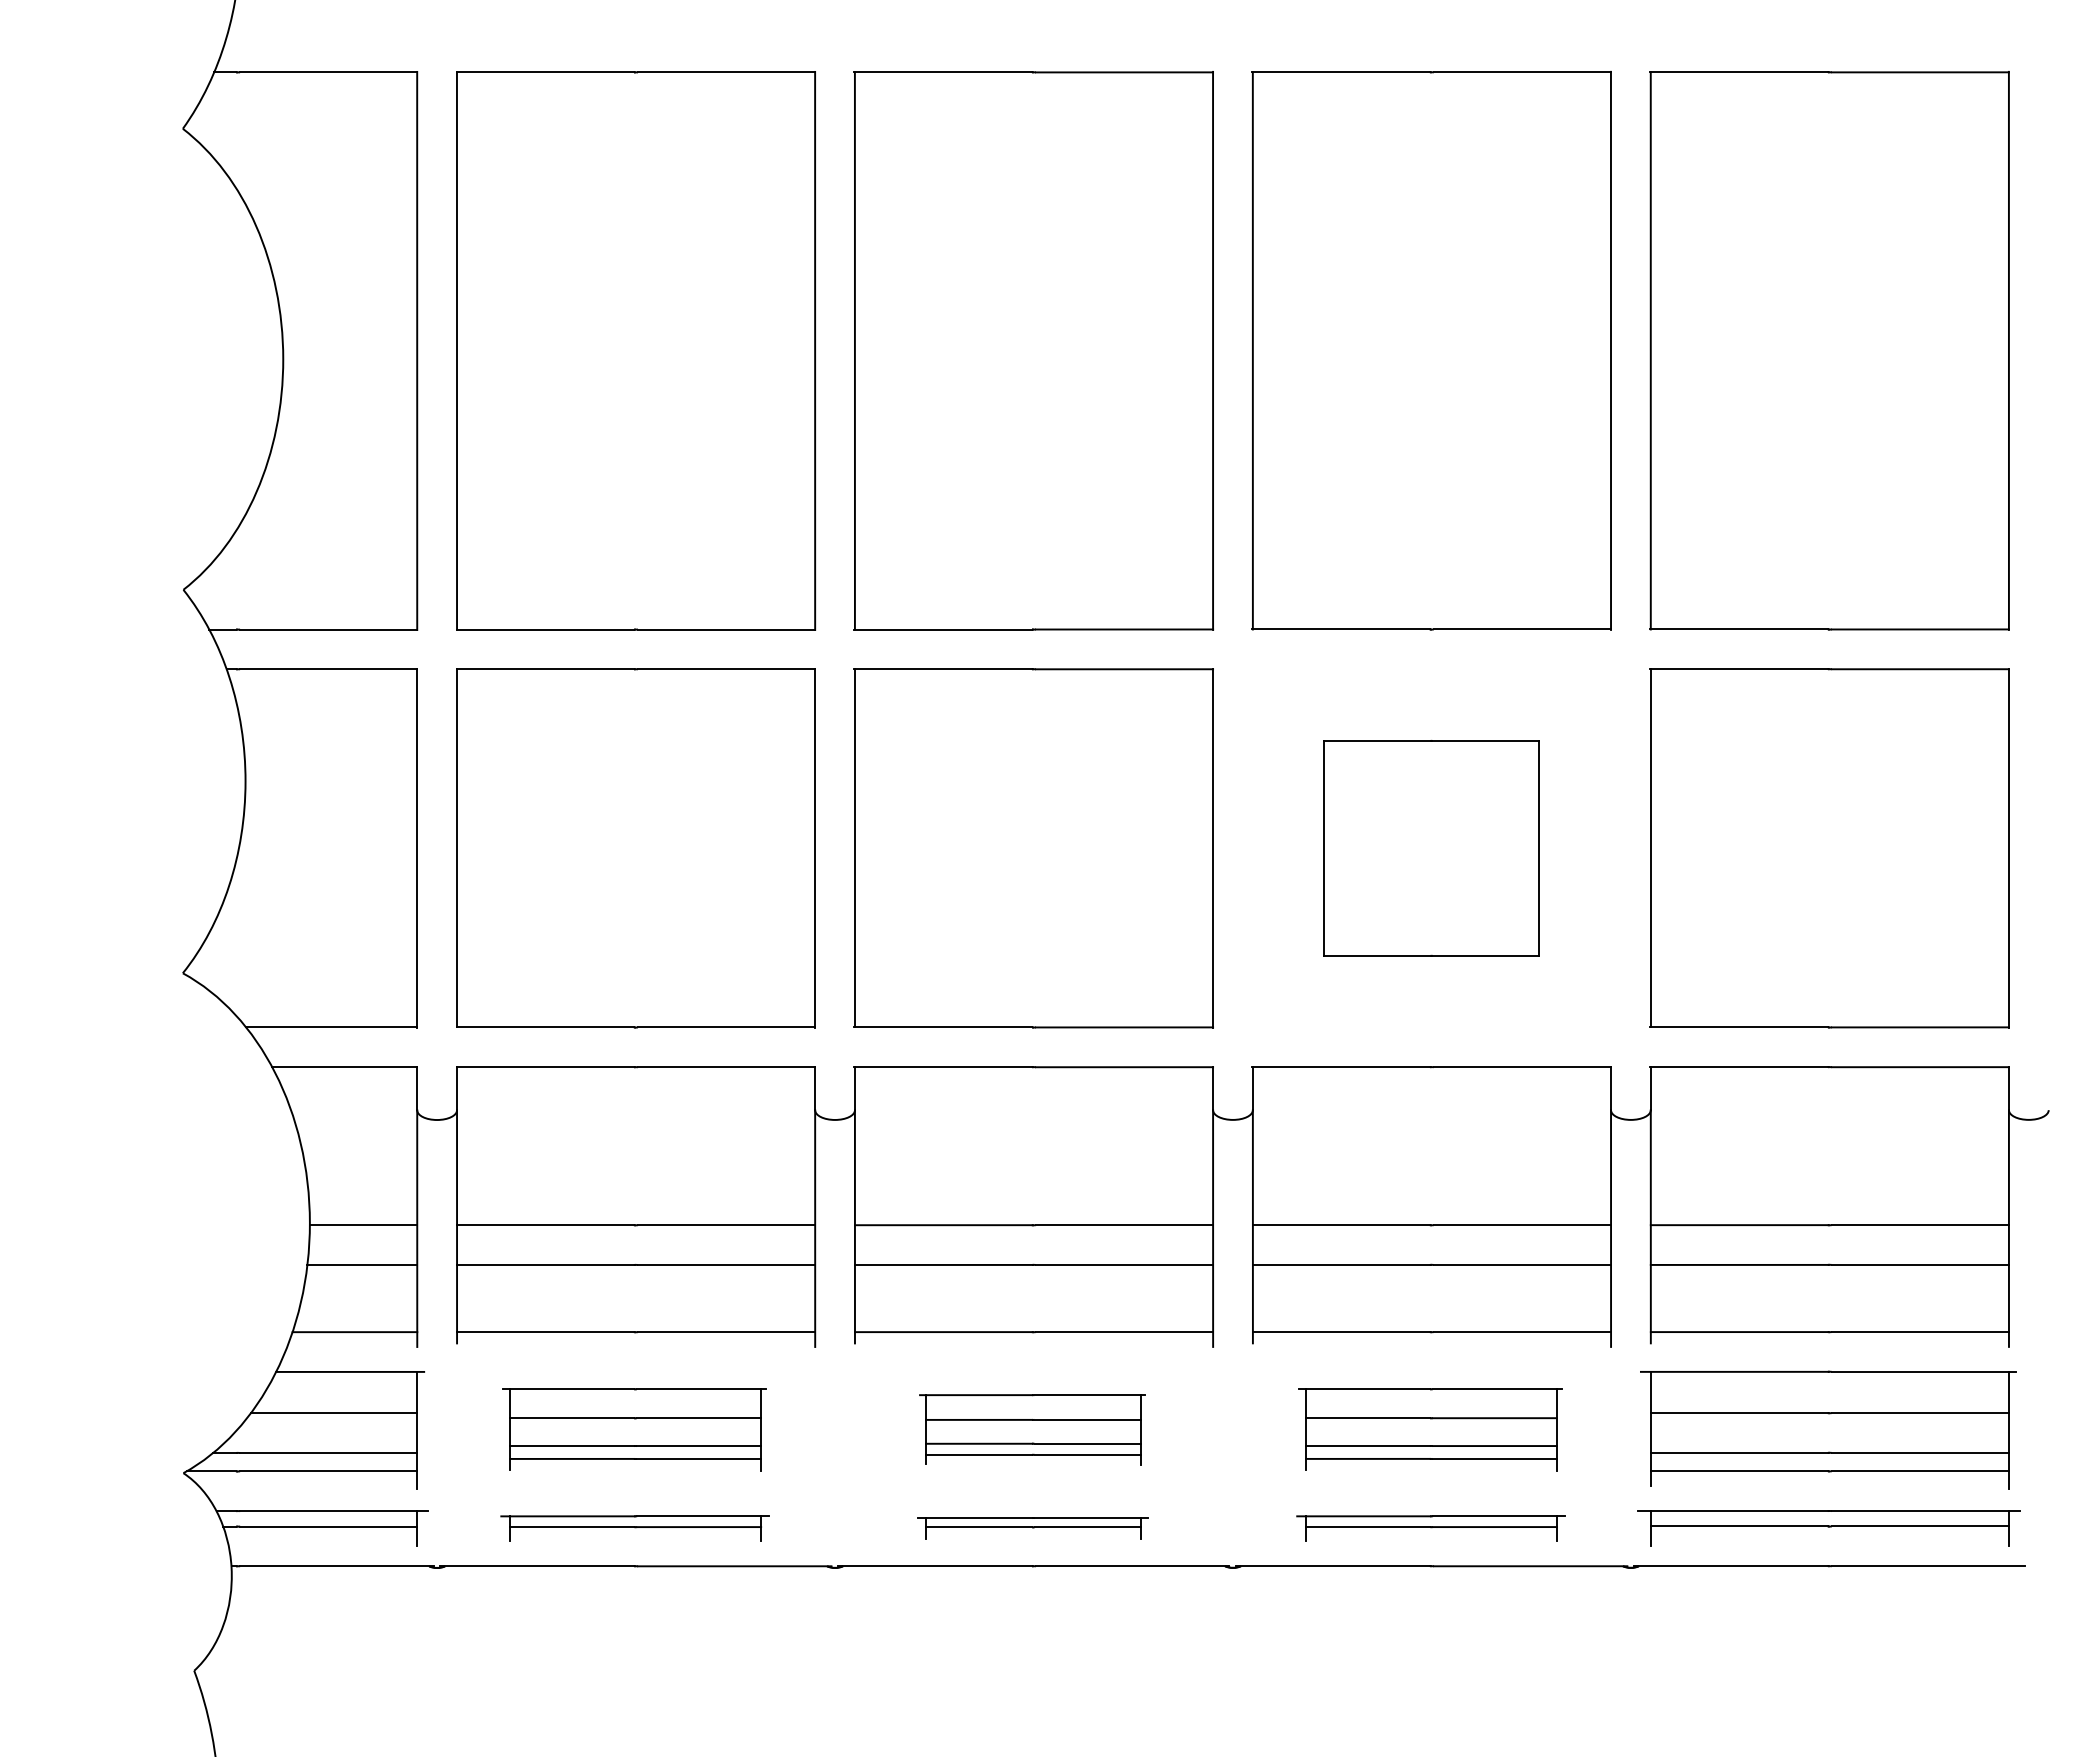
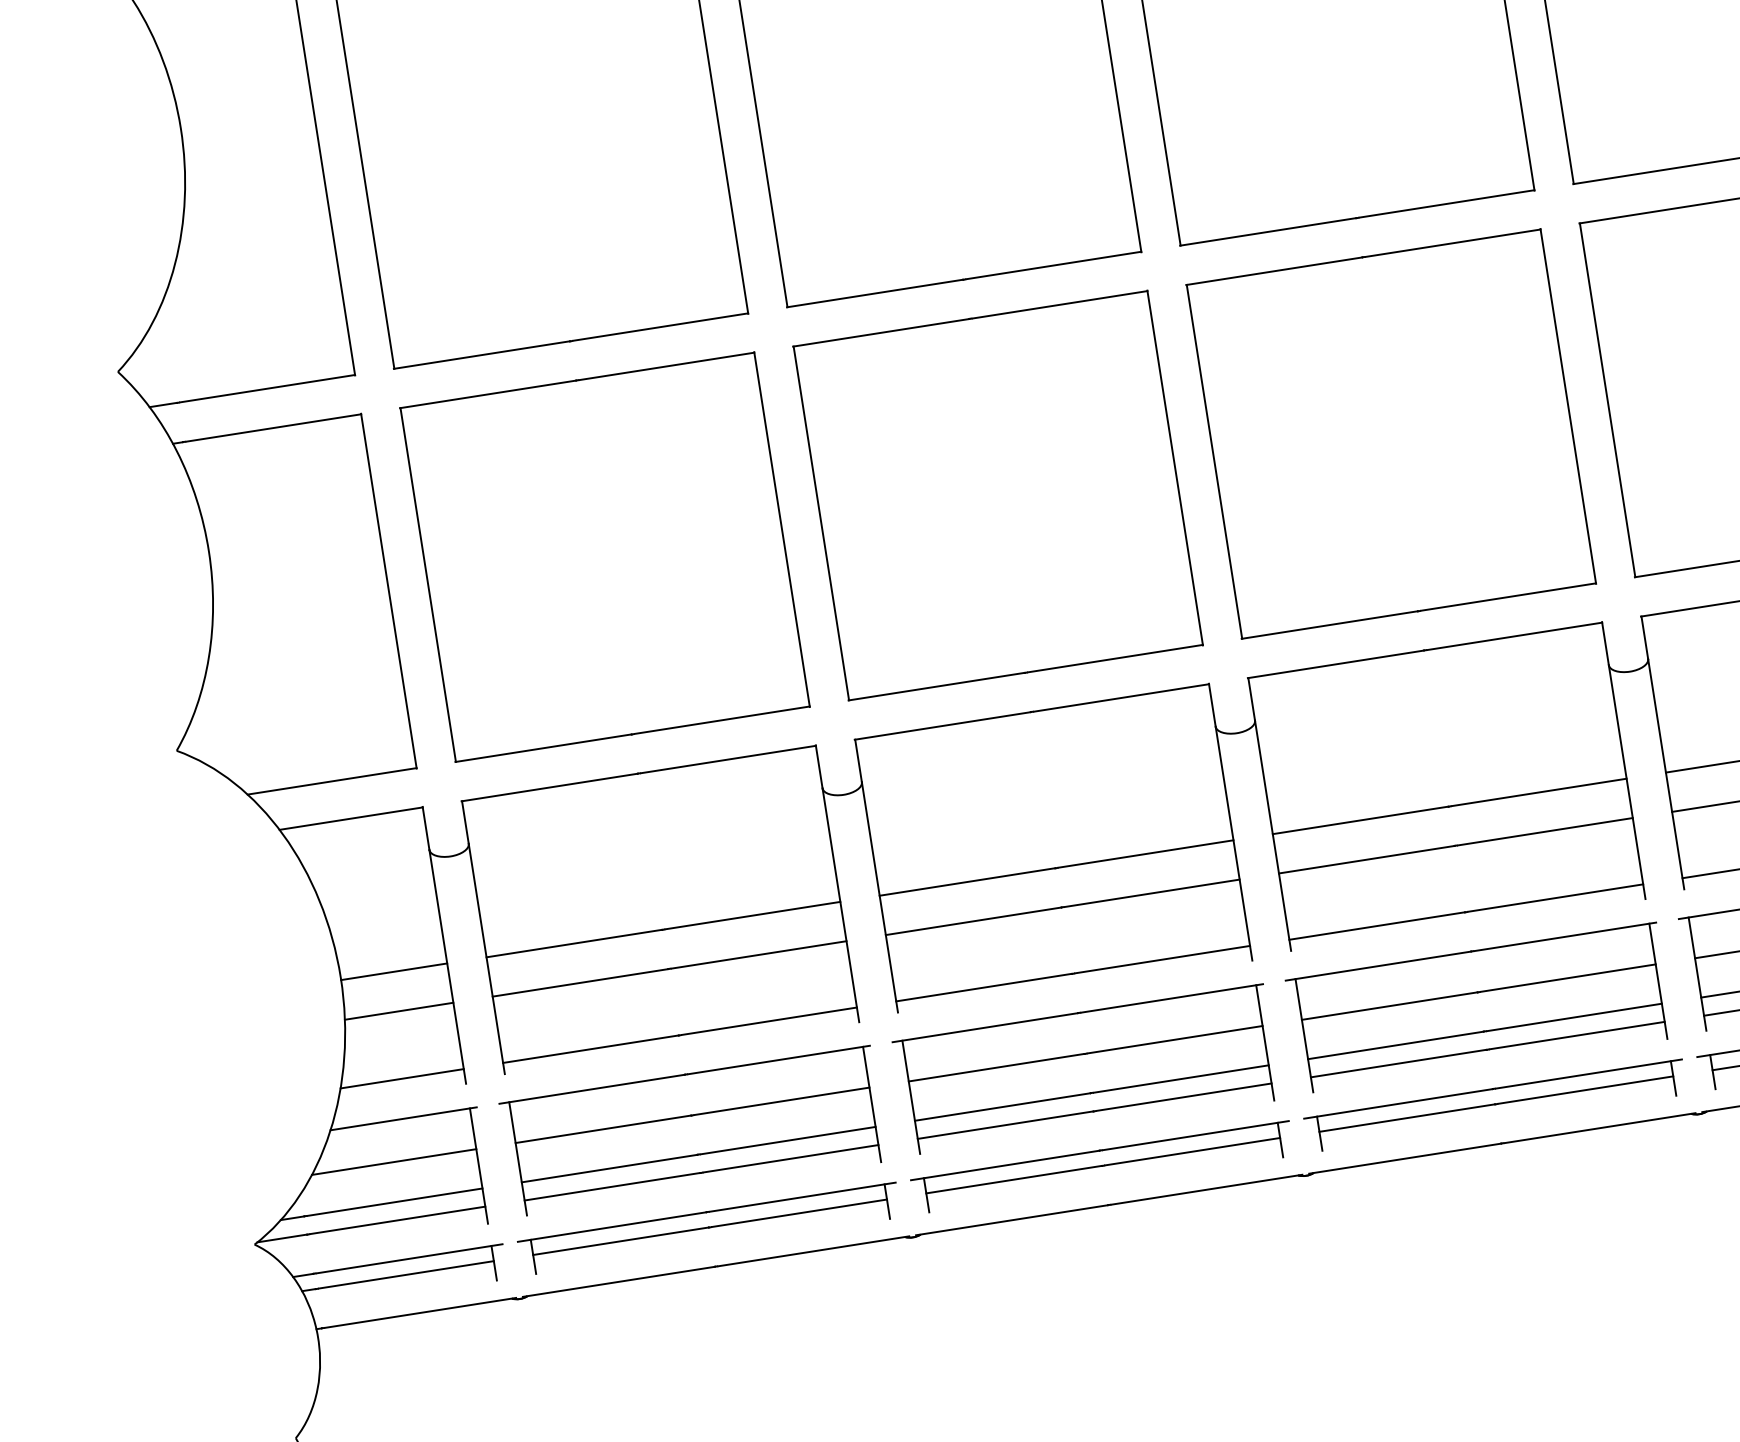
part: (1431, 848) -> (1390, 434), size x1.67
part: (634, 1429) -> (693, 1131), size x1.43
part: (1032, 1429) -> (1086, 1070), size x1.67
part: (1430, 1429) -> (1479, 1008), size x1.43
part: (634, 1528) -> (708, 1229), size x1.43
part: (1032, 1528) -> (1101, 1167), size x1.67
part: (1430, 1528) -> (1495, 1106), size x1.43

